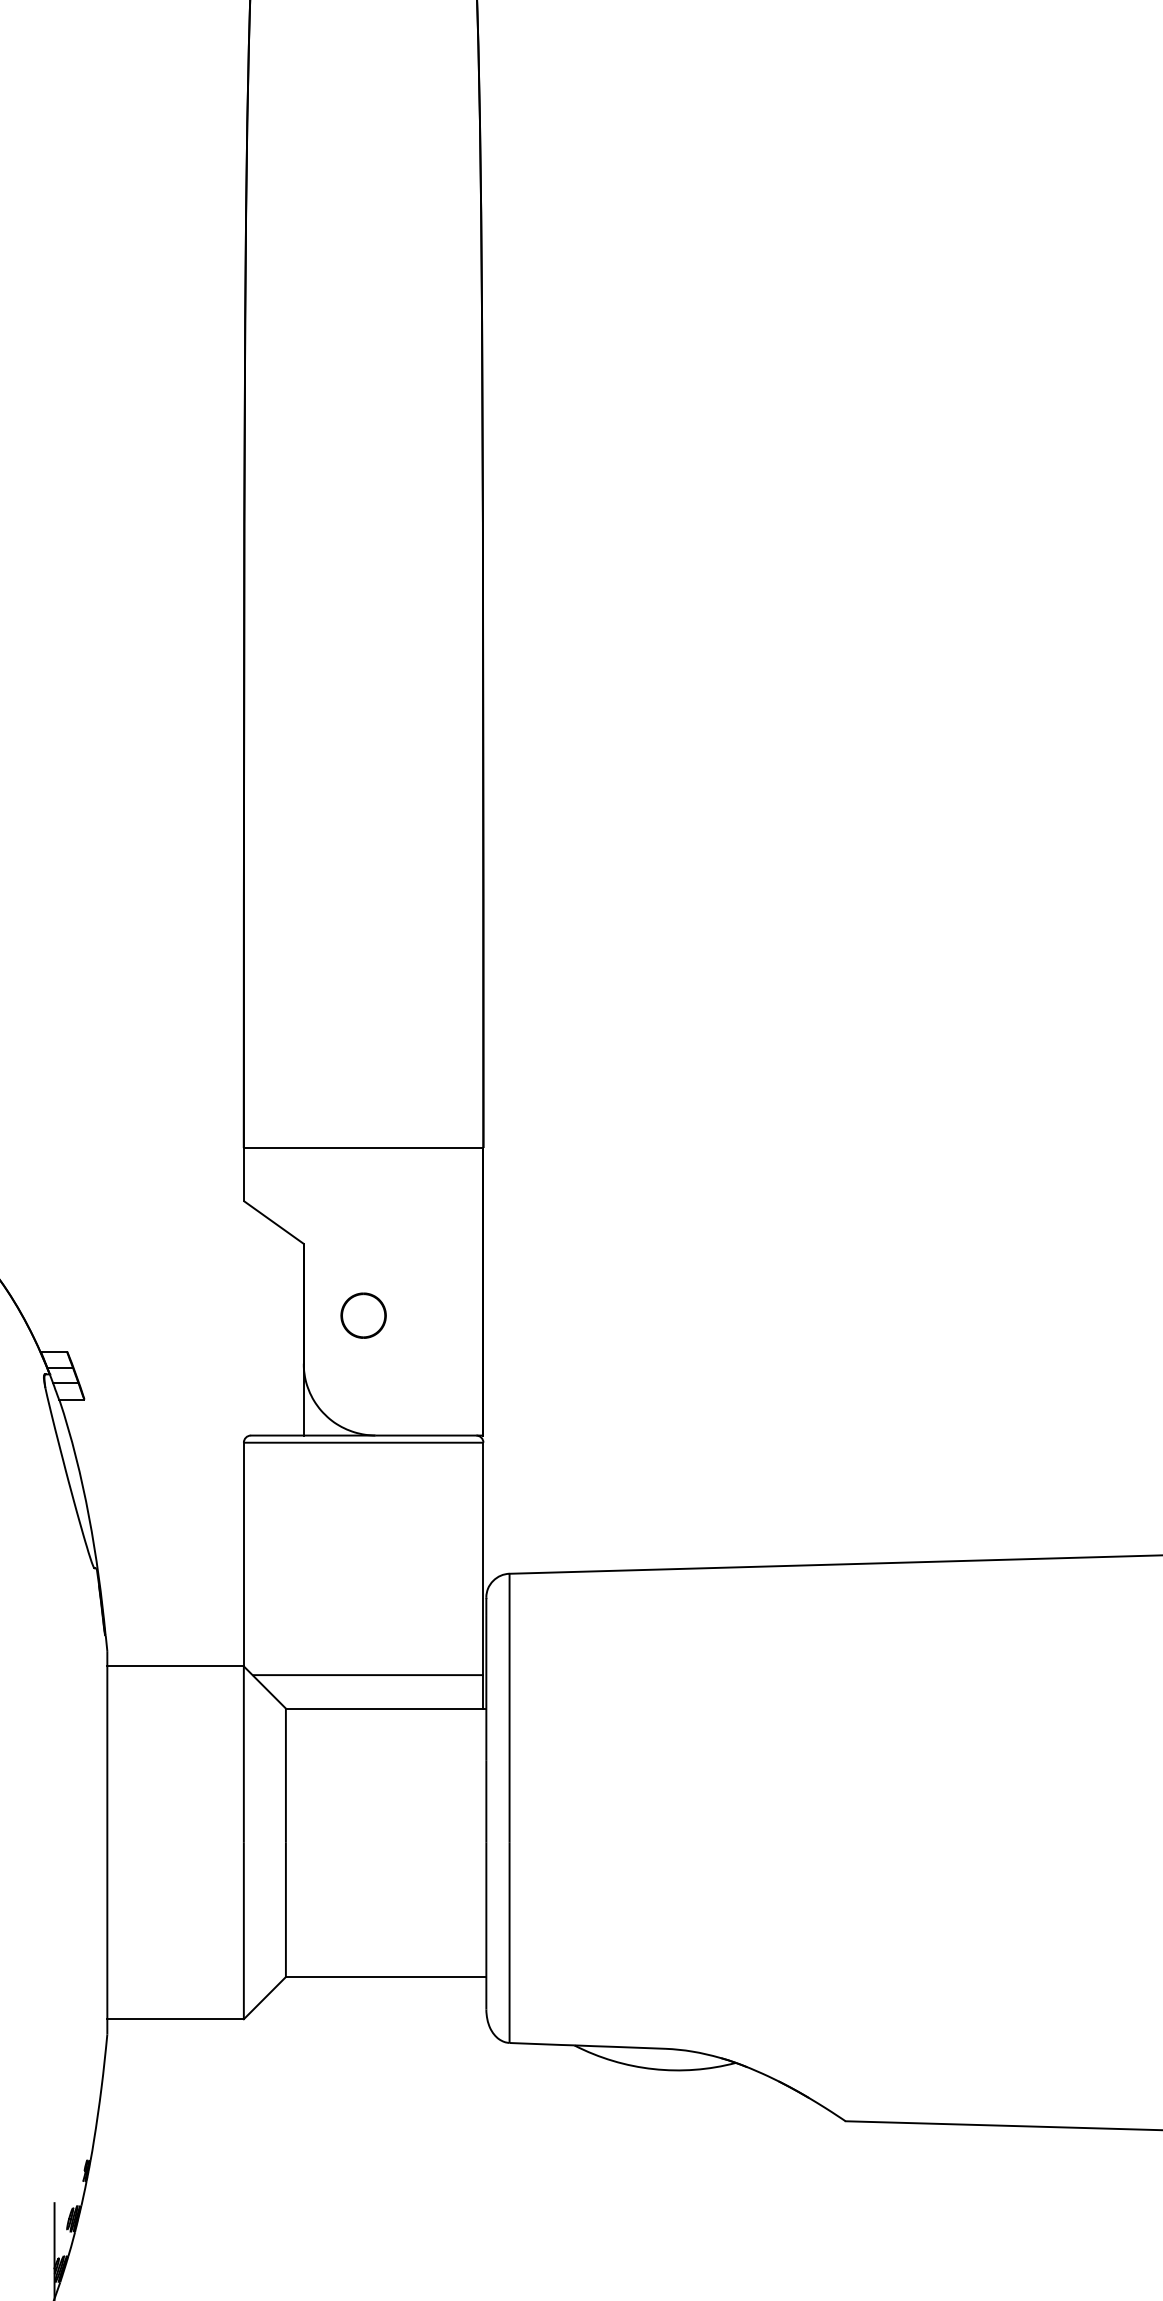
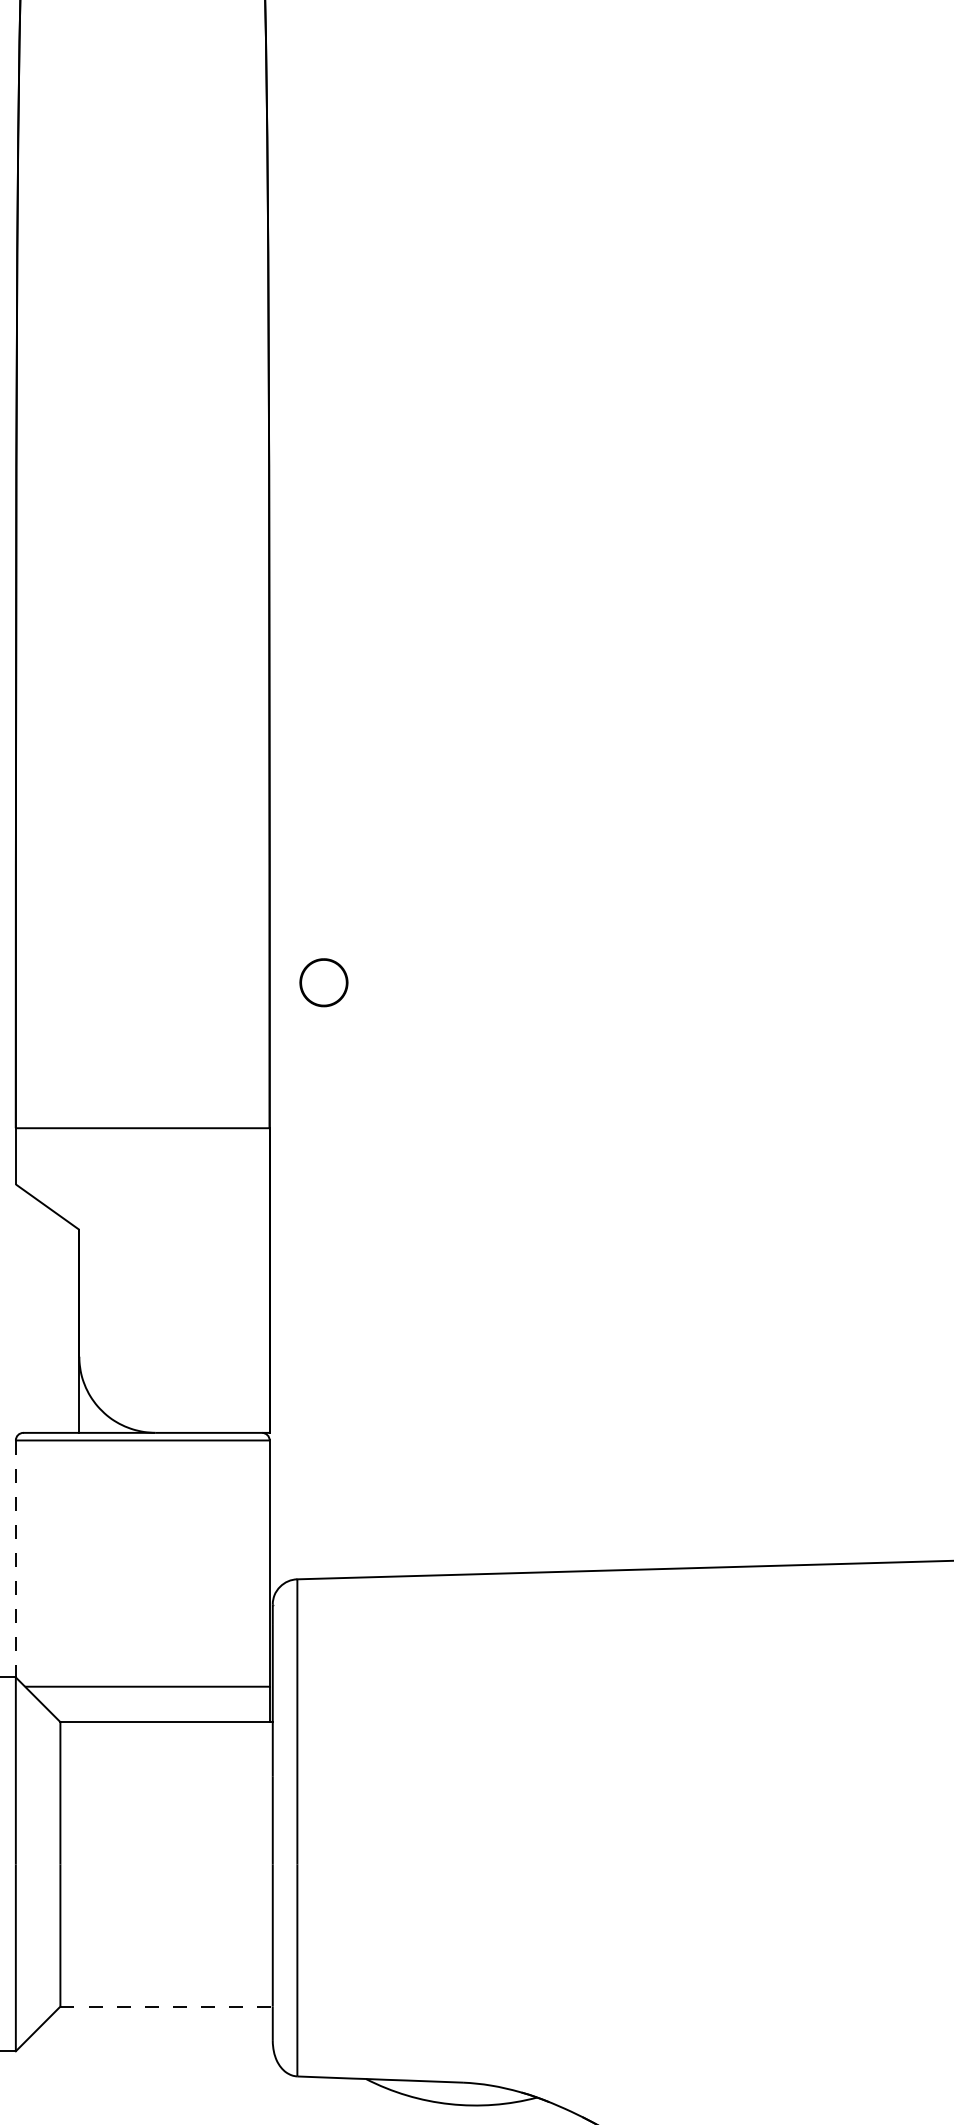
part: (363, 1315) -> (323, 982), moved
line: (243, 1554) -> (15, 1558), solid -> dashed
line: (386, 1977) -> (166, 2007), solid -> dashed

